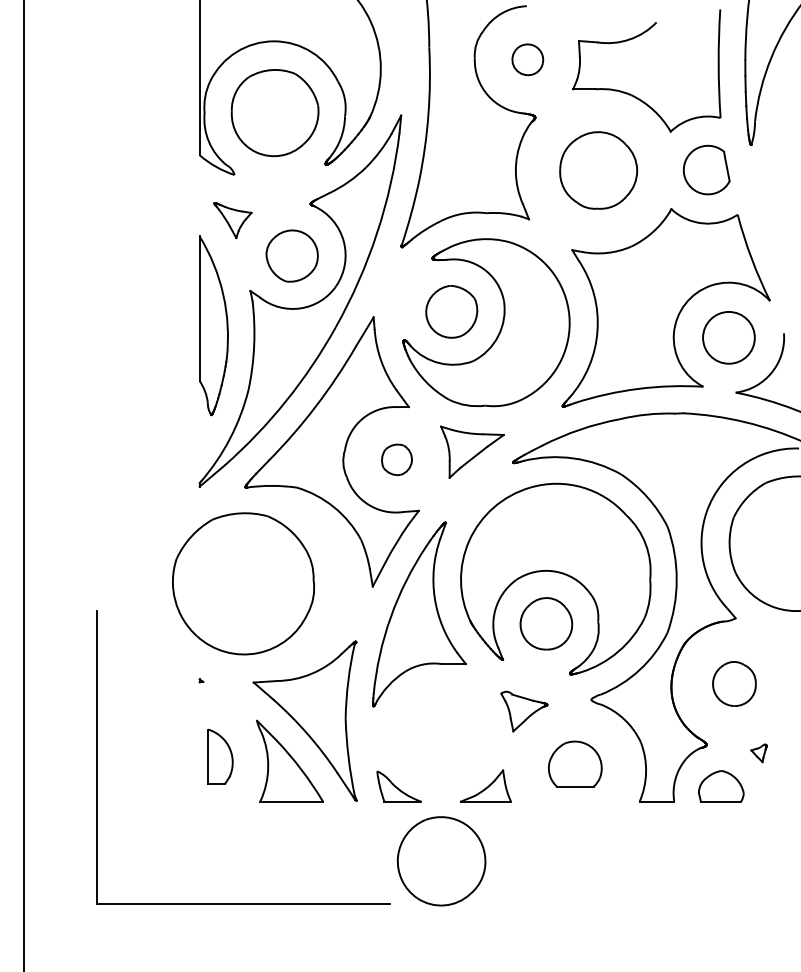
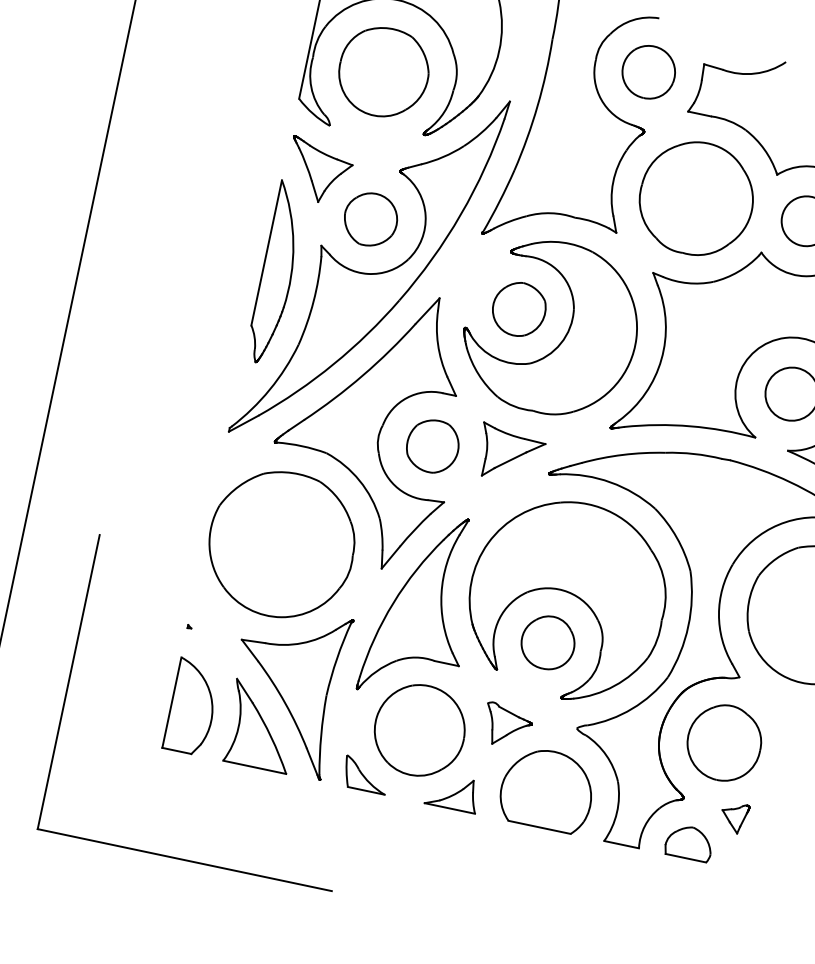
part: (527, 59) -> (648, 72), size x1.67
part: (598, 170) -> (696, 198), size x1.43
part: (232, 220) -> (318, 171), size x1.67
part: (396, 459) -> (432, 445), size x1.67
part: (243, 583) -> (281, 544), moved
part: (734, 683) -> (724, 742), size x1.67
part: (758, 753) -> (733, 817), size x1.67
part: (220, 756) -> (192, 706), size x1.67
part: (575, 763) -> (547, 789), size x1.67
part: (441, 861) -> (419, 730), moved

